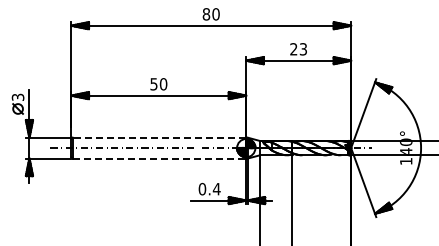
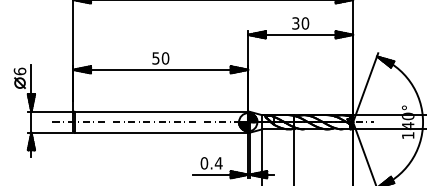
text: (298, 49) -> (300, 23), 23 -> 30
text: (17, 97) -> (19, 71), 3 -> 6
line: (159, 137) -> (161, 111), dashed -> solid
line: (159, 158) -> (161, 132), dashed -> solid

